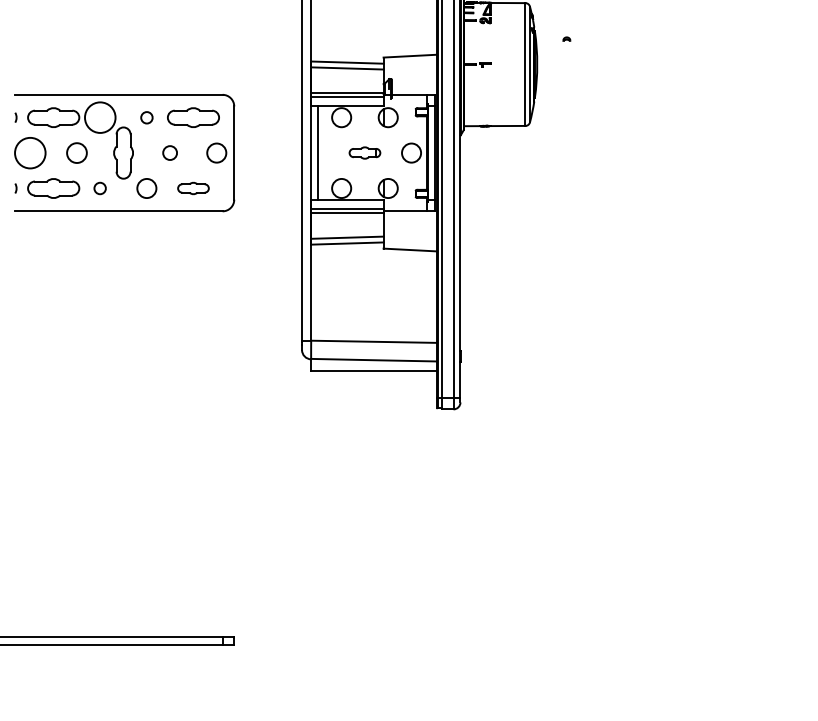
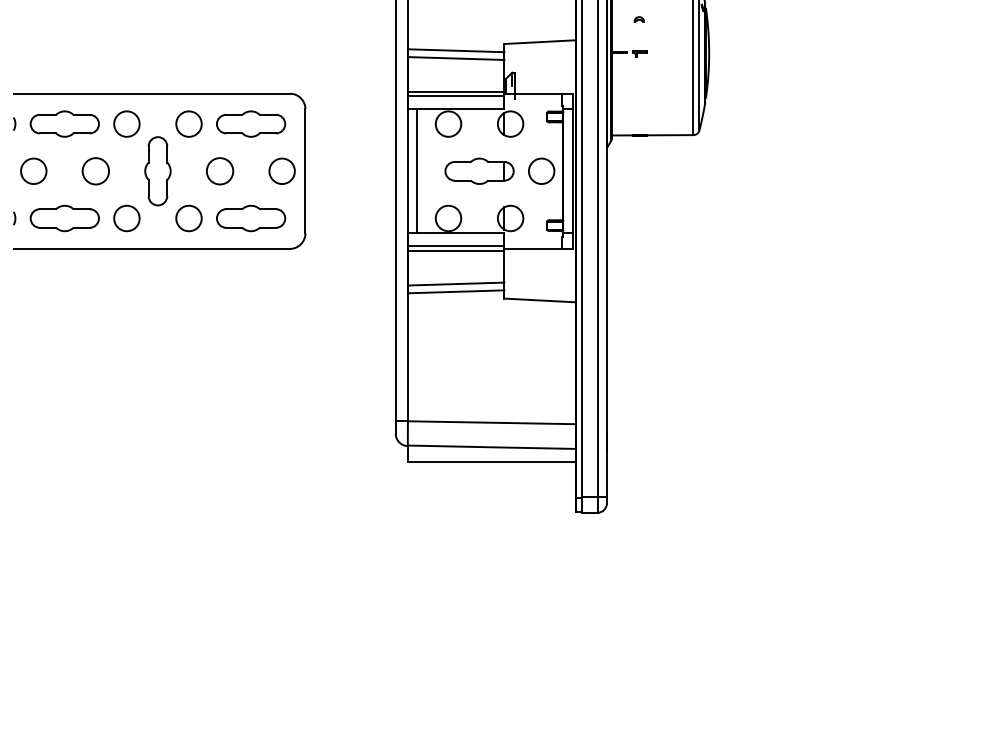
part: (566, 38) -> (638, 18), moved
circle: (99, 117) -> (125, 123), size x0.62
circle: (146, 117) -> (188, 123), size x1.67
circle: (30, 152) -> (33, 170), size x0.62
circle: (169, 152) -> (219, 170), size x1.43
part: (364, 152) -> (478, 170), size x1.67
circle: (99, 188) -> (125, 218), size x1.67
part: (193, 188) -> (251, 218), size x1.67

